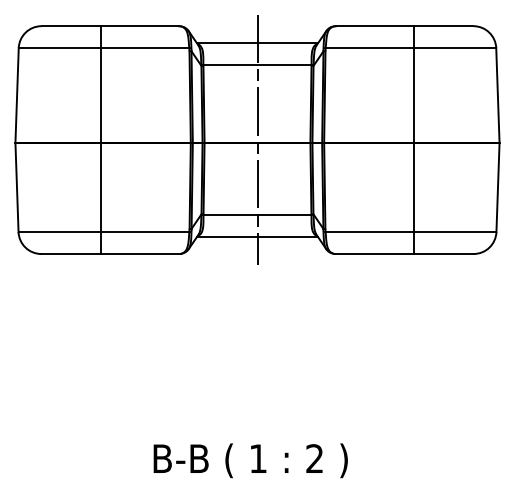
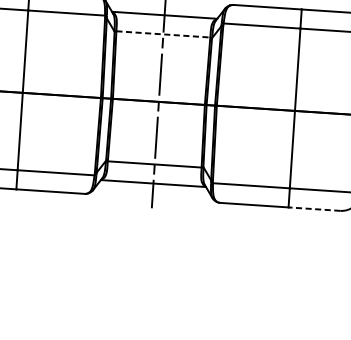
line: (257, 65) -> (163, 34), solid -> dashed
line: (443, 254) -> (314, 209), solid -> dashed

